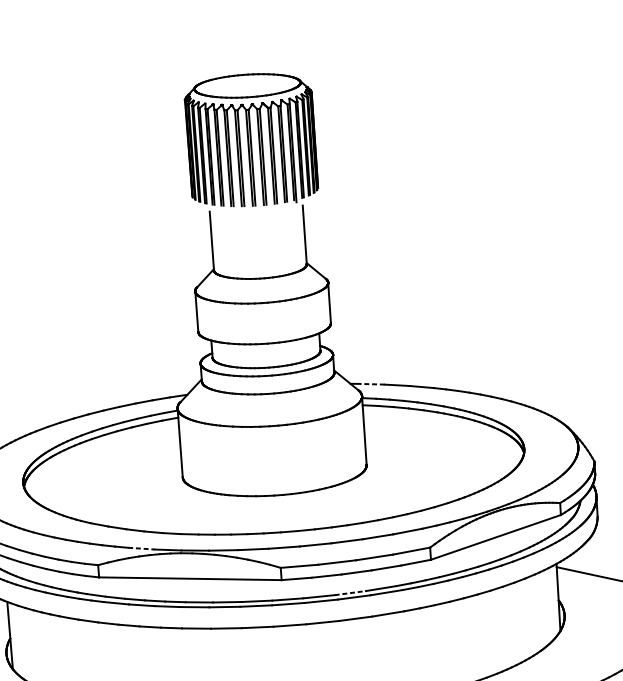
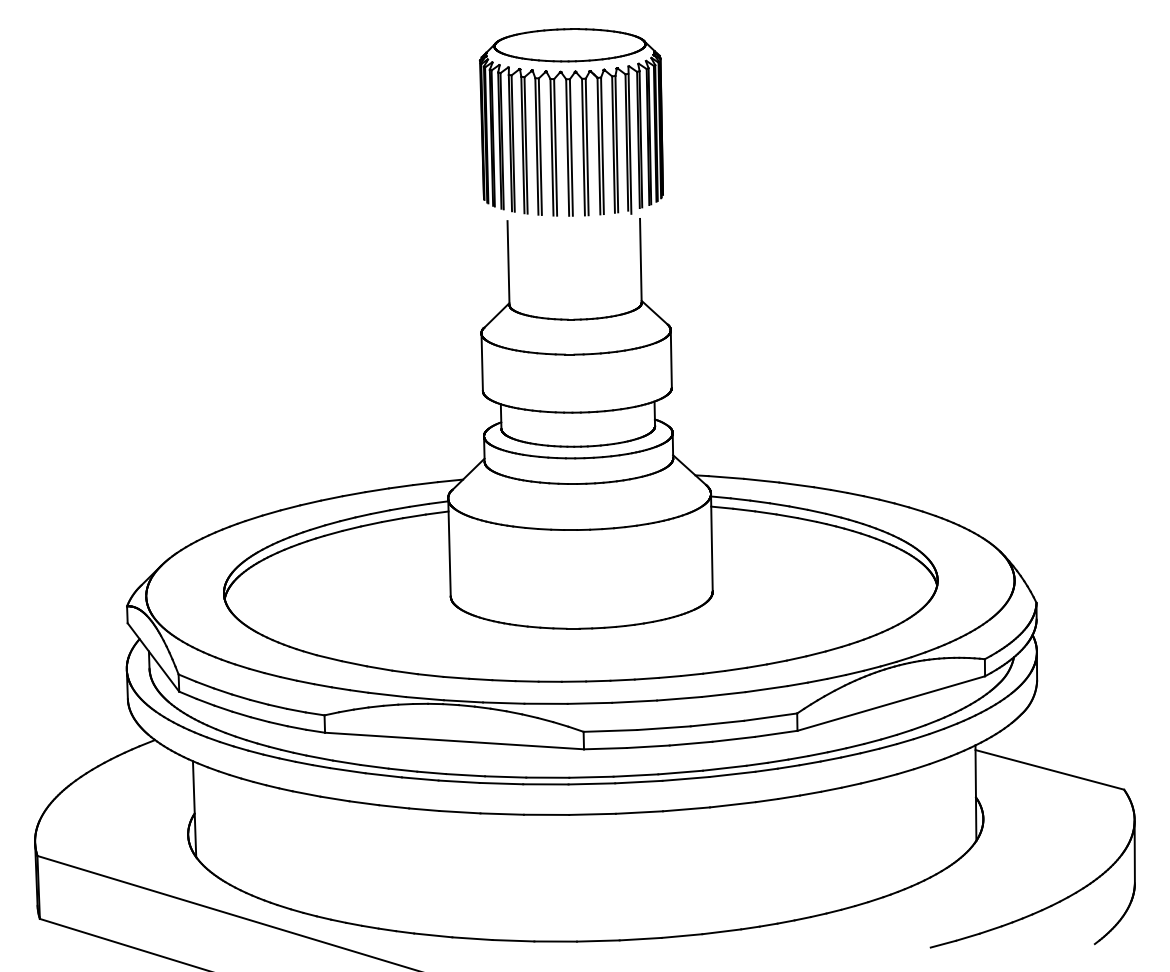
line: (372, 384) -> (726, 477), dashed -> solid
line: (141, 548) -> (387, 694), dashed -> solid
line: (350, 593) -> (681, 772), dashed -> solid

